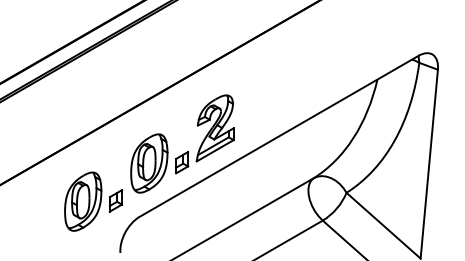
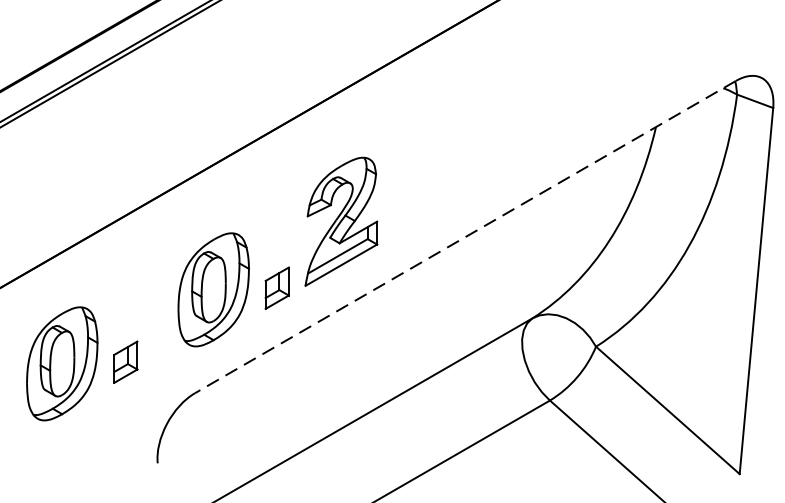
line: (278, 136) -> (464, 237), solid -> dashed
part: (93, 201) -> (82, 363), moved

